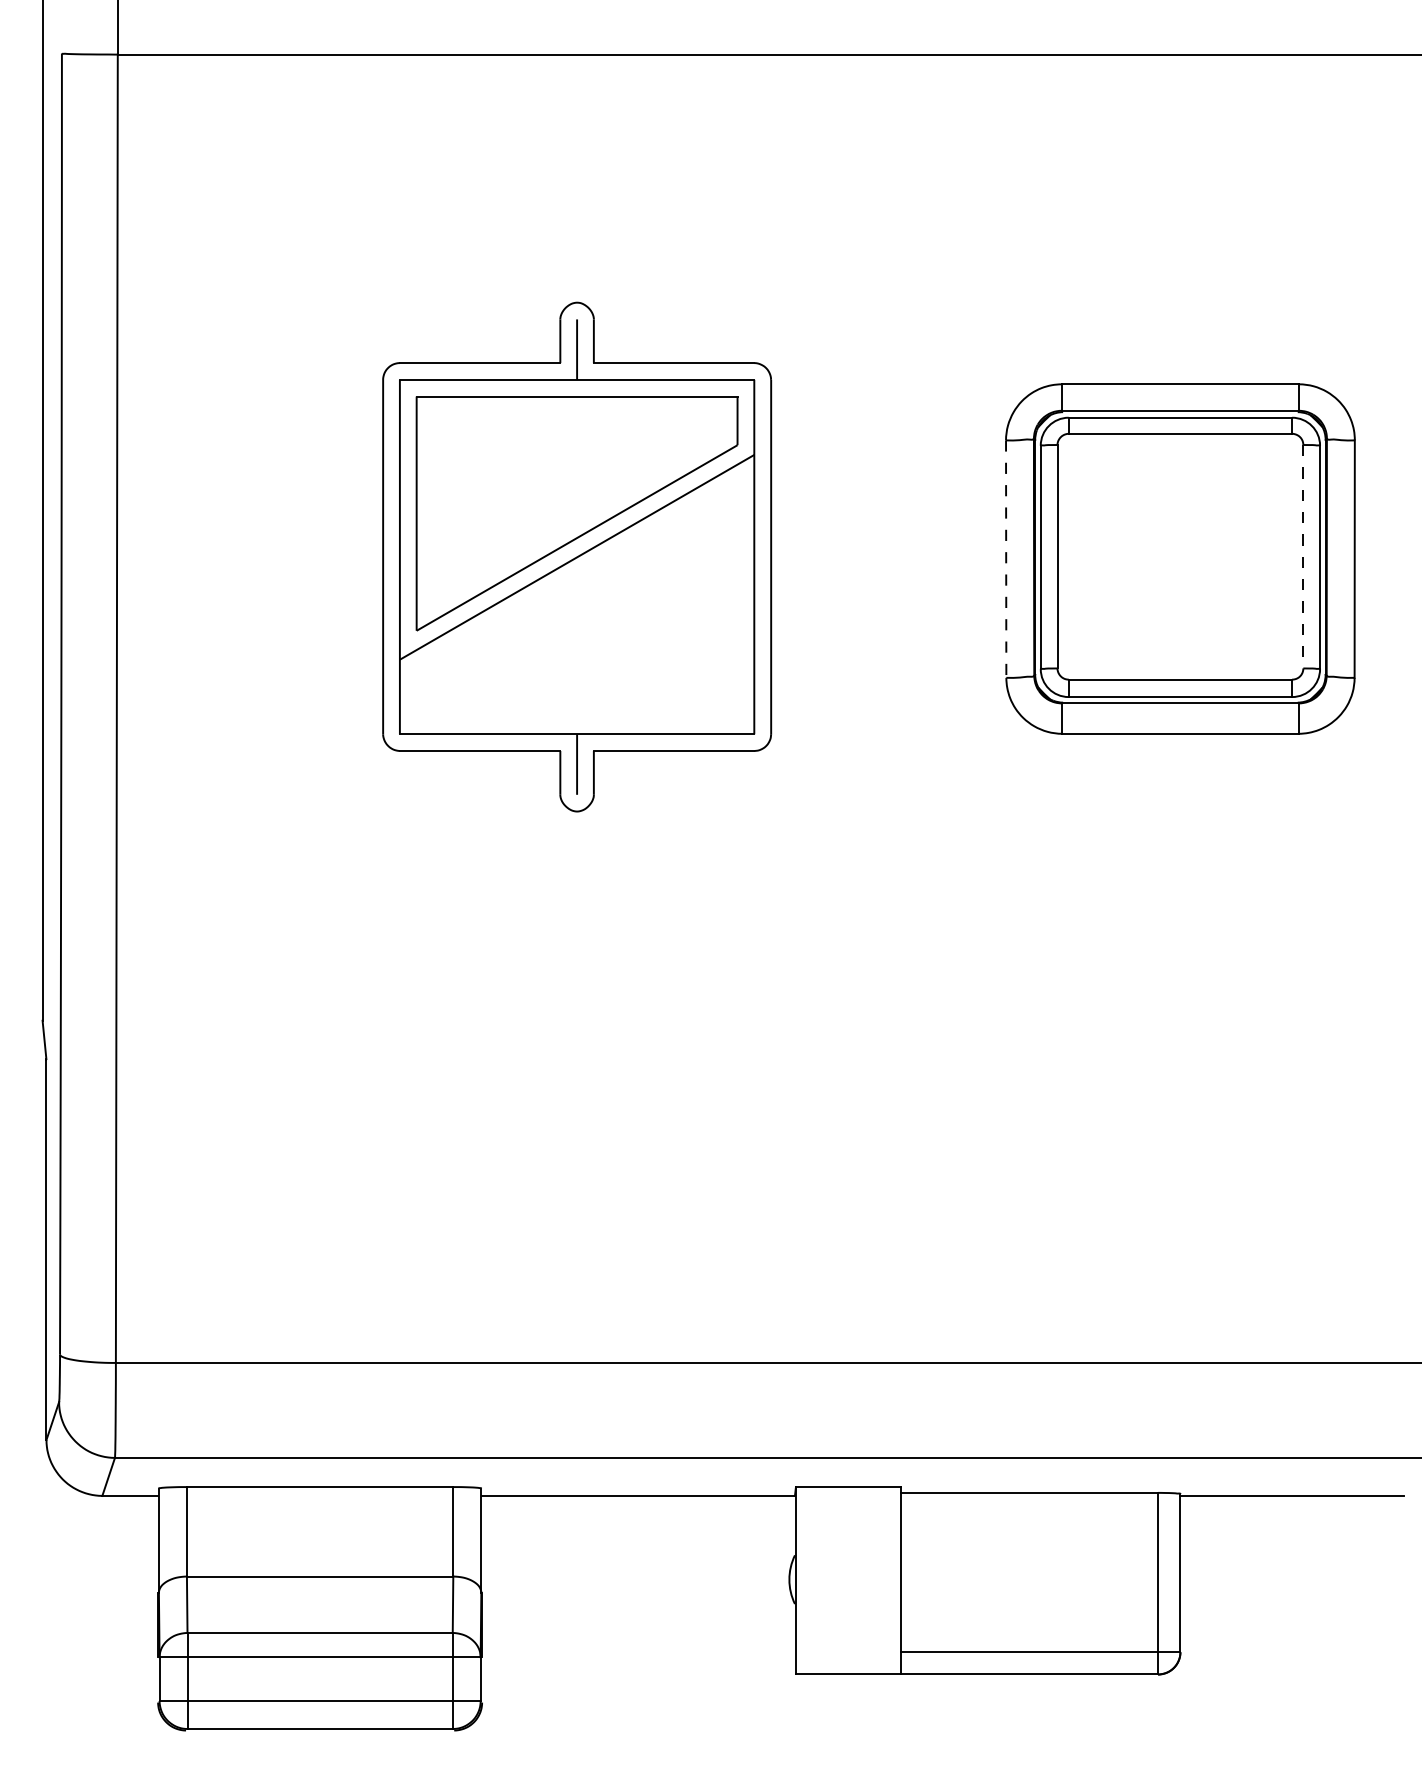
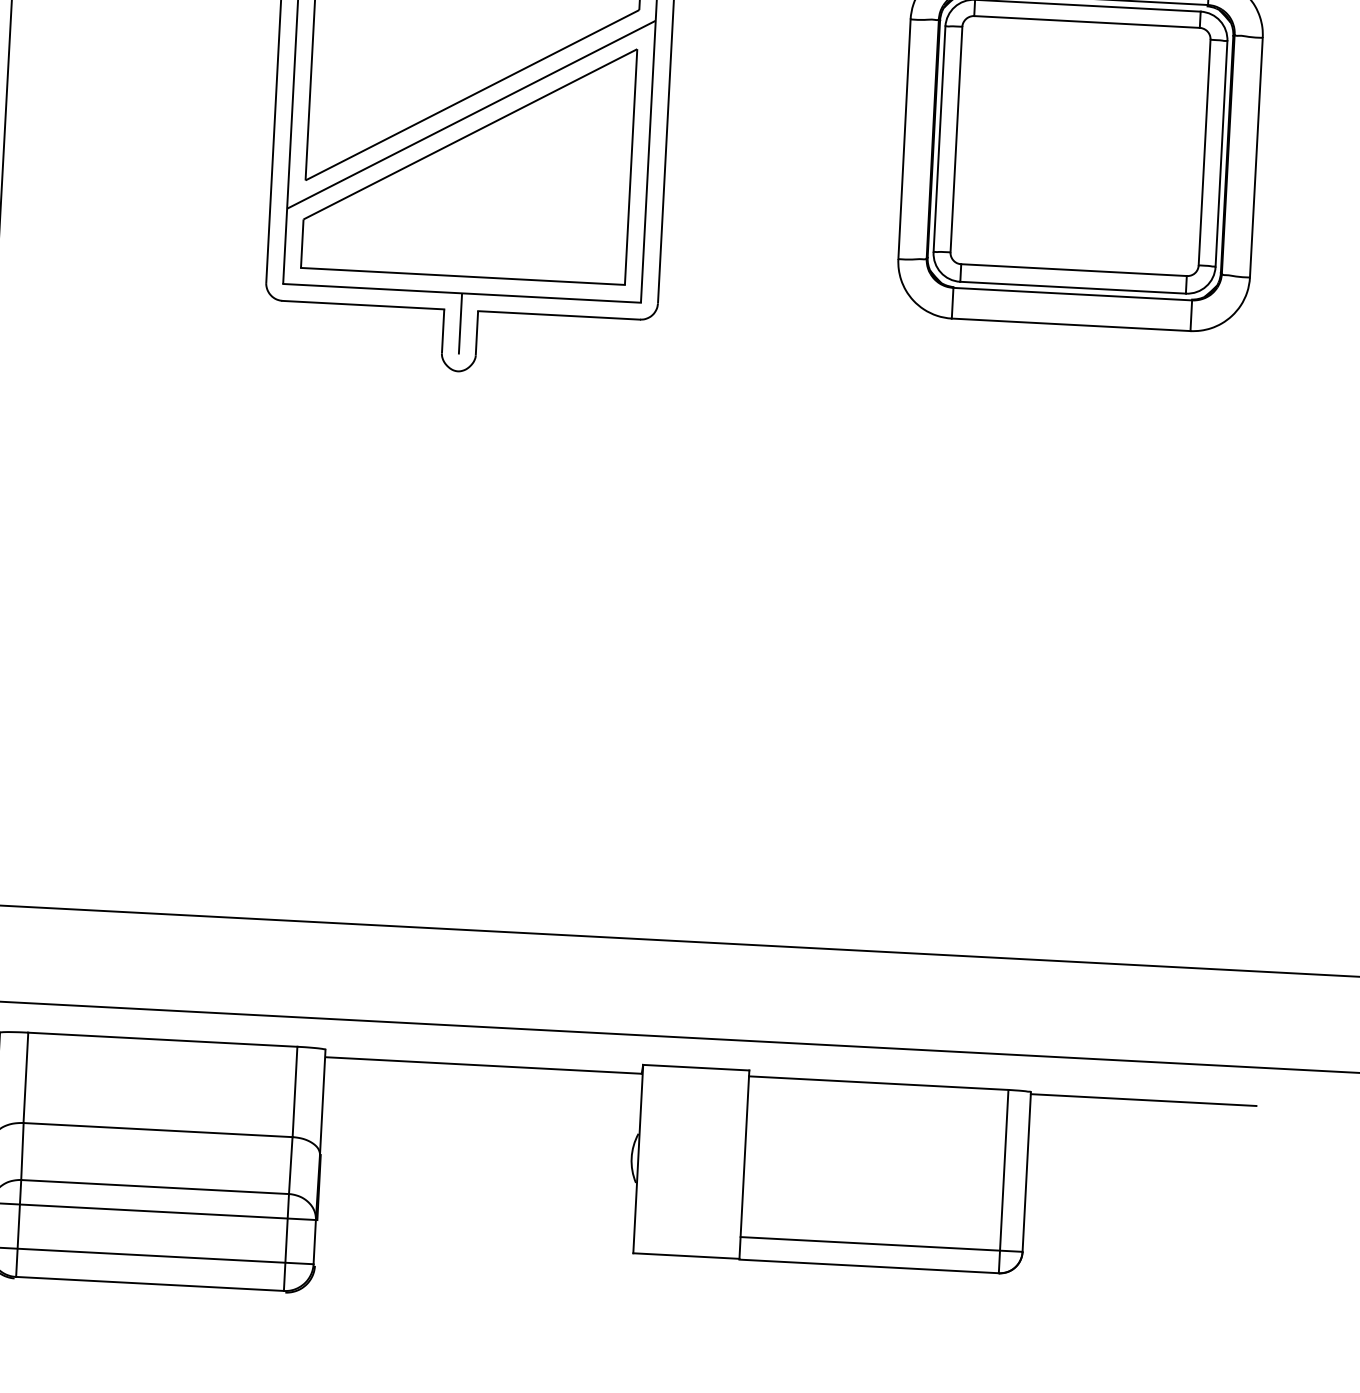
line: (1303, 556) -> (1204, 152), dashed -> solid
line: (1006, 559) -> (904, 139), dashed -> solid
part: (576, 600) -> (468, 158), added

